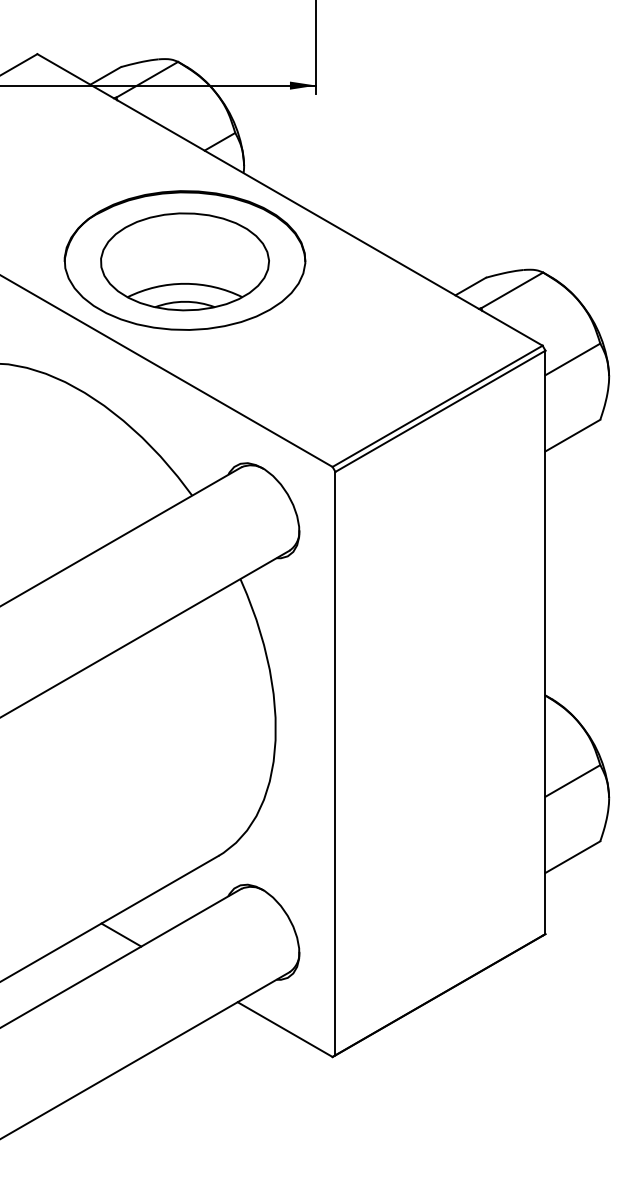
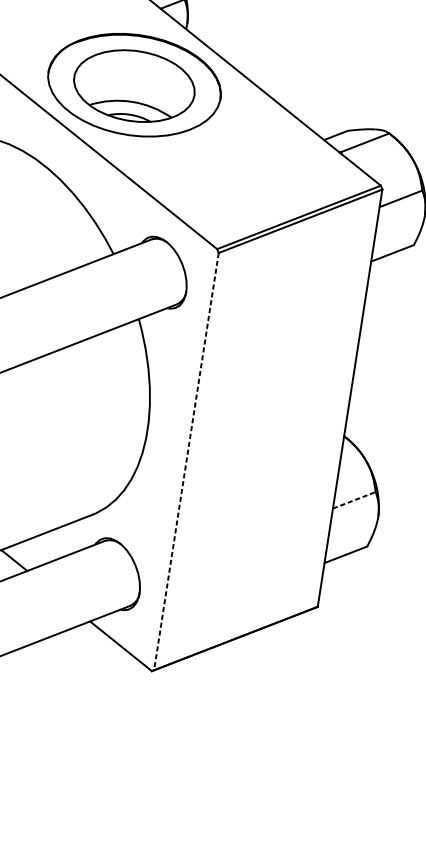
line: (335, 763) -> (186, 461), solid -> dashed
line: (572, 780) -> (354, 499), solid -> dashed

